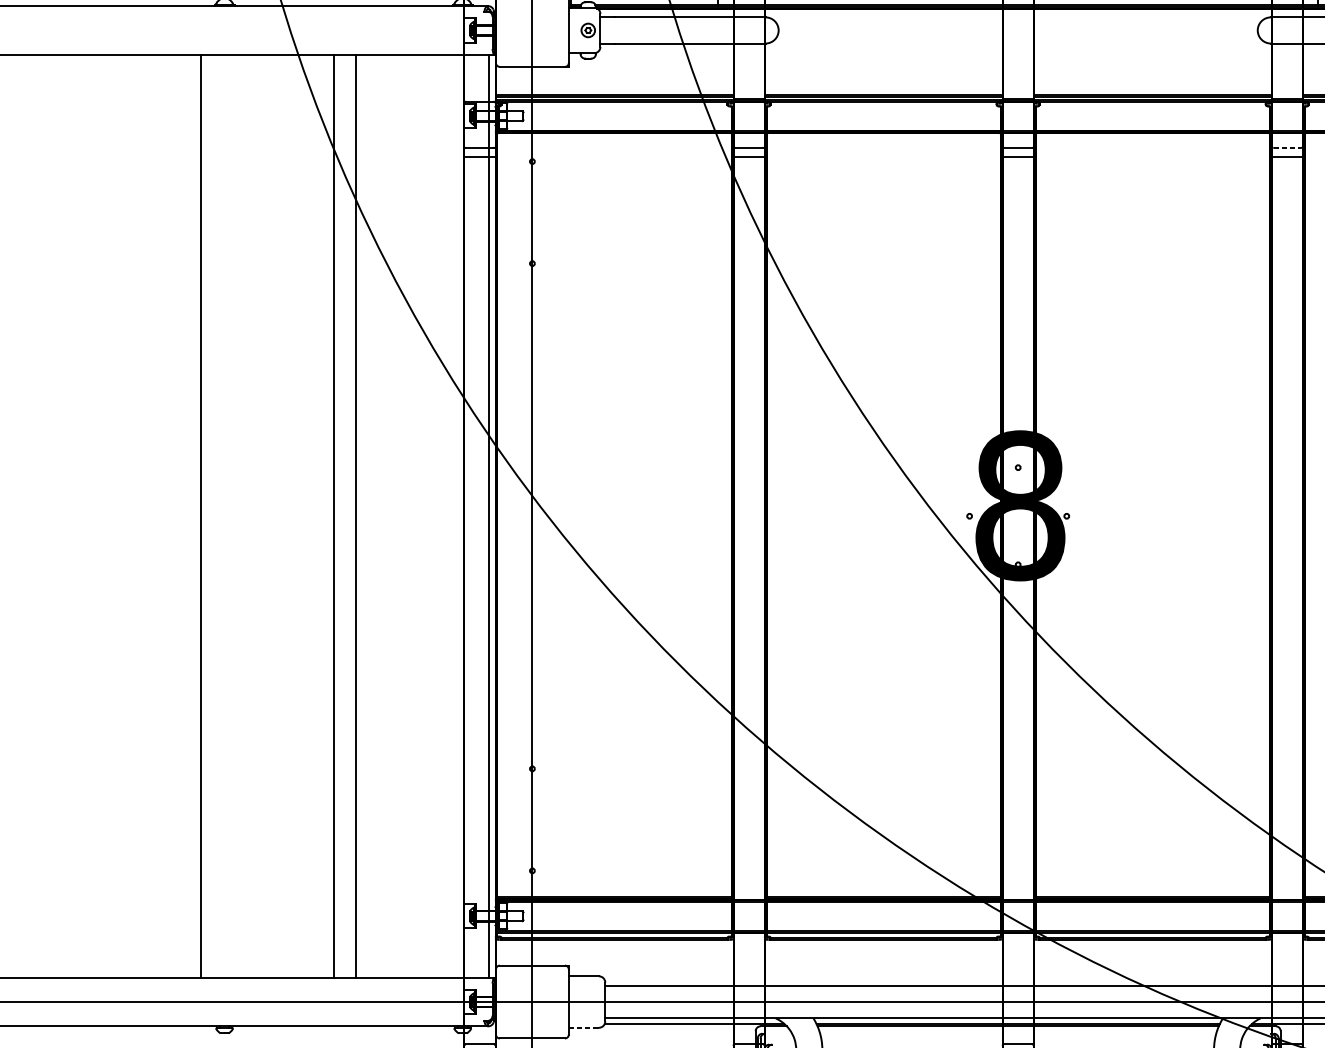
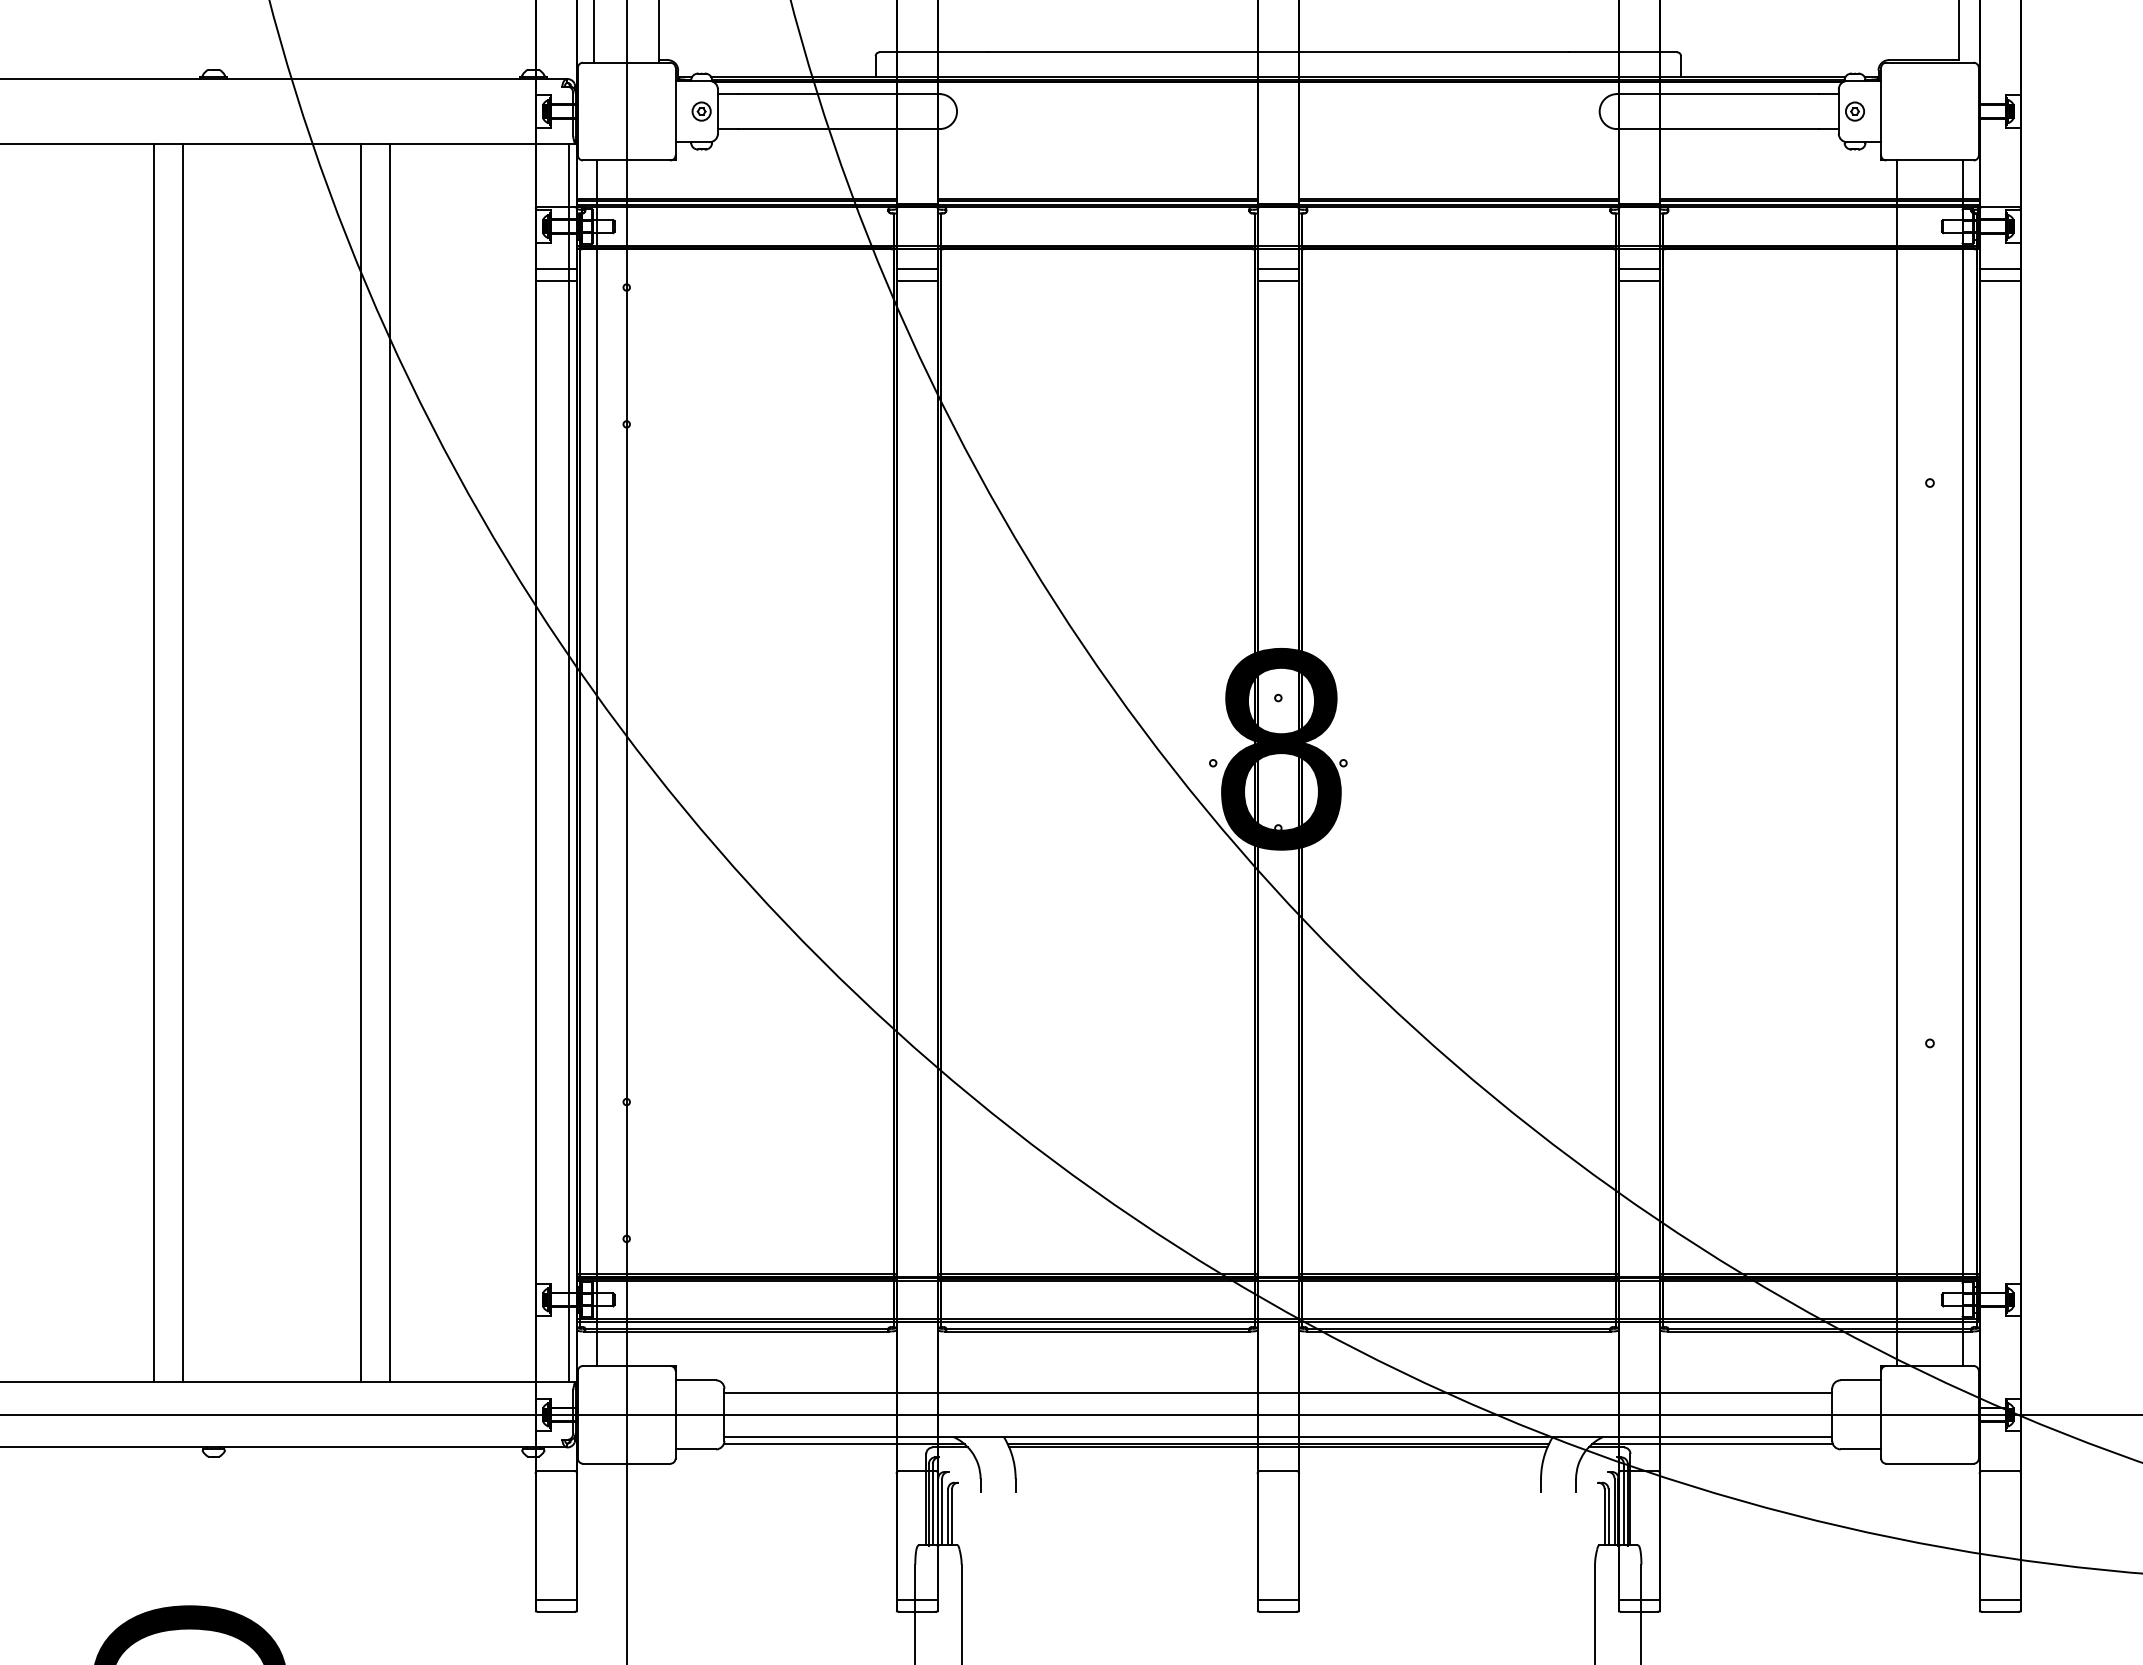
line: (1287, 148) -> (1639, 269), dashed -> solid
line: (510, 515) -> (597, 762), added
line: (179, 516) -> (153, 763), added
line: (584, 1027) -> (696, 1449), dashed -> solid

